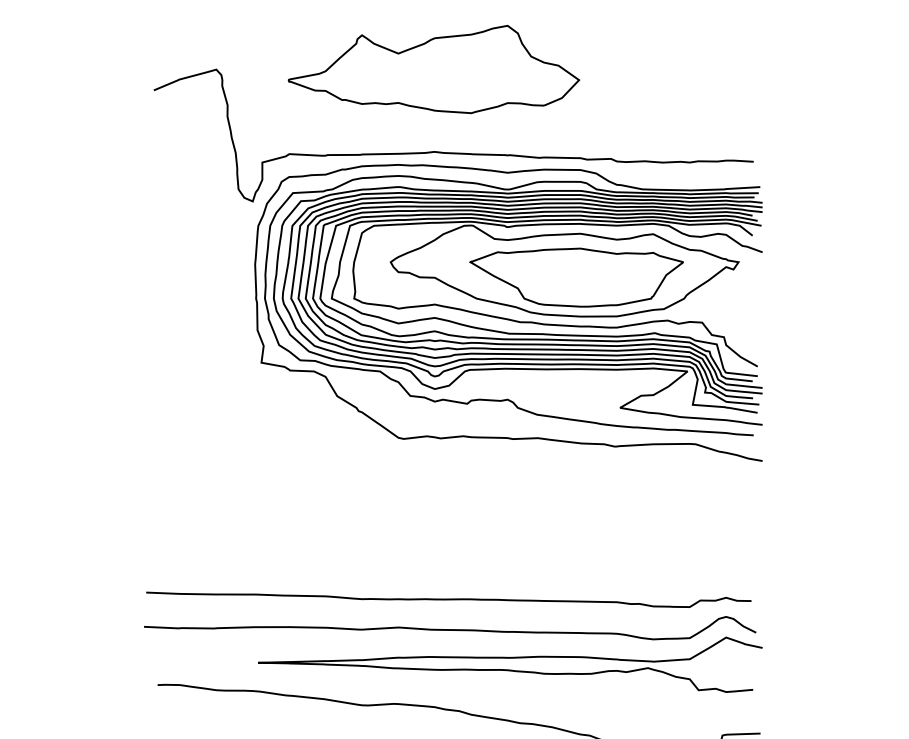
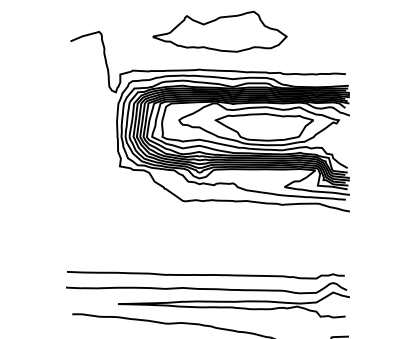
part: (432, 68) -> (219, 31), moved

